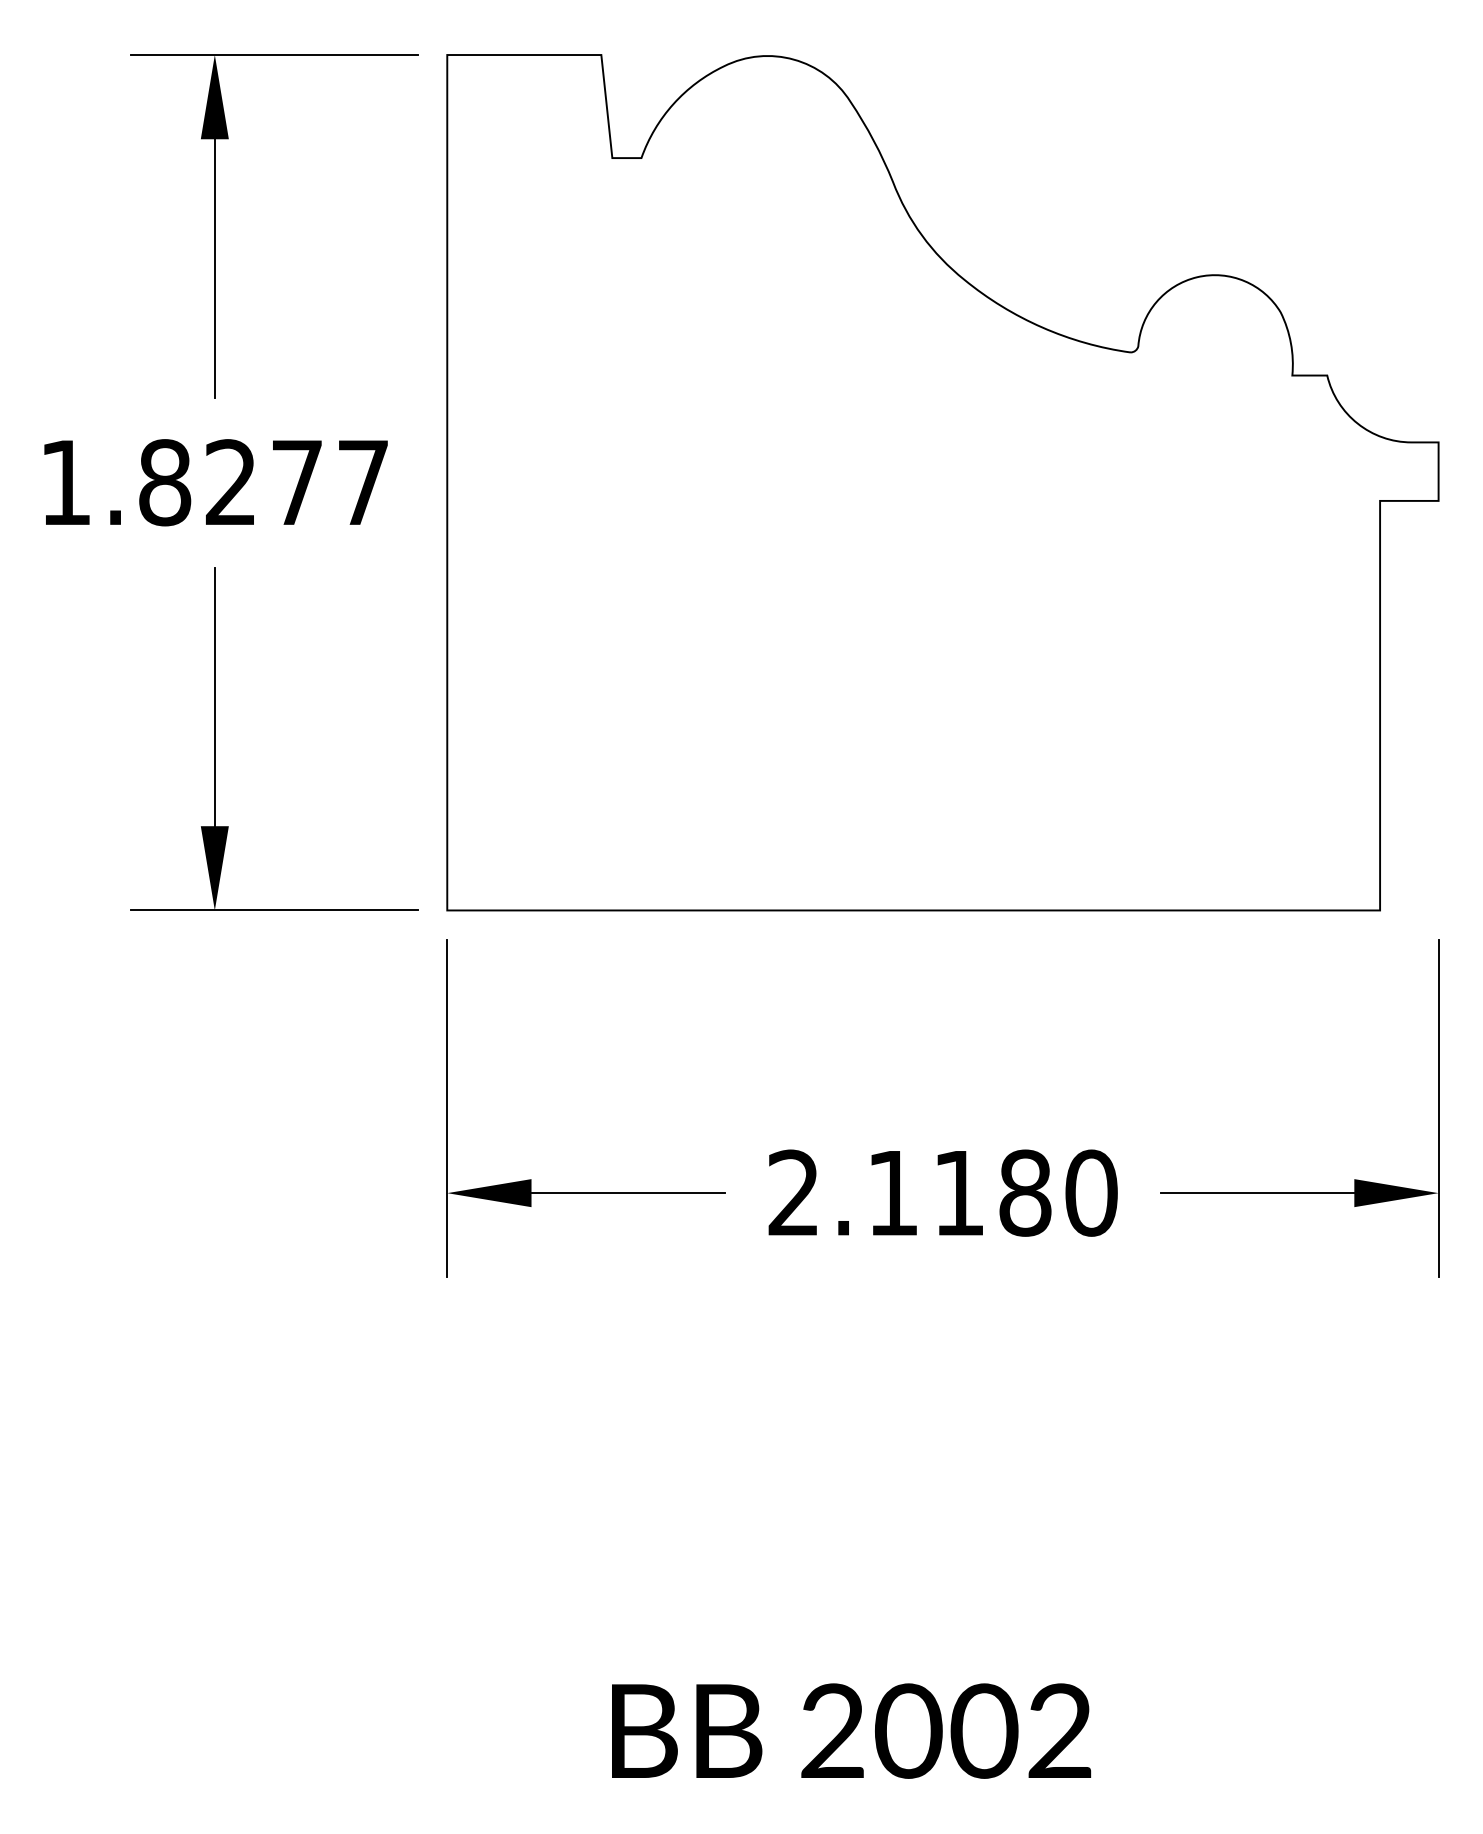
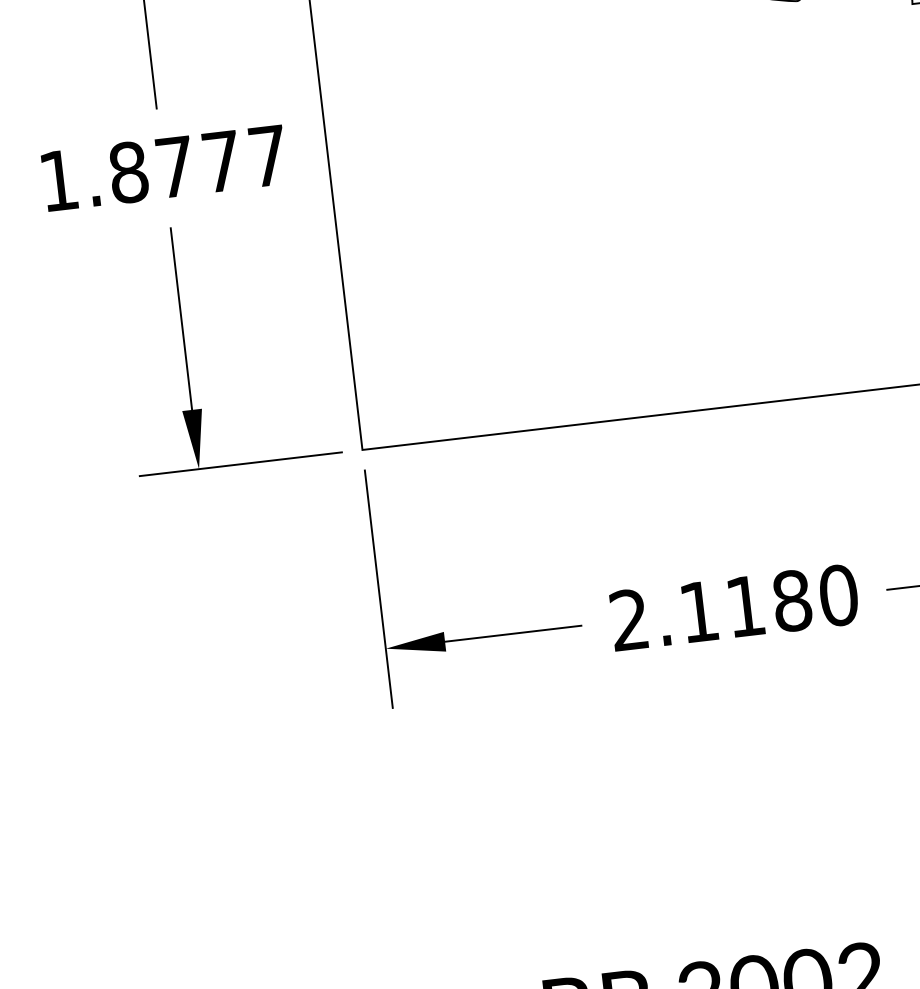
text: (230, 481) -> (174, 166), 1.8277 -> 1.8777

